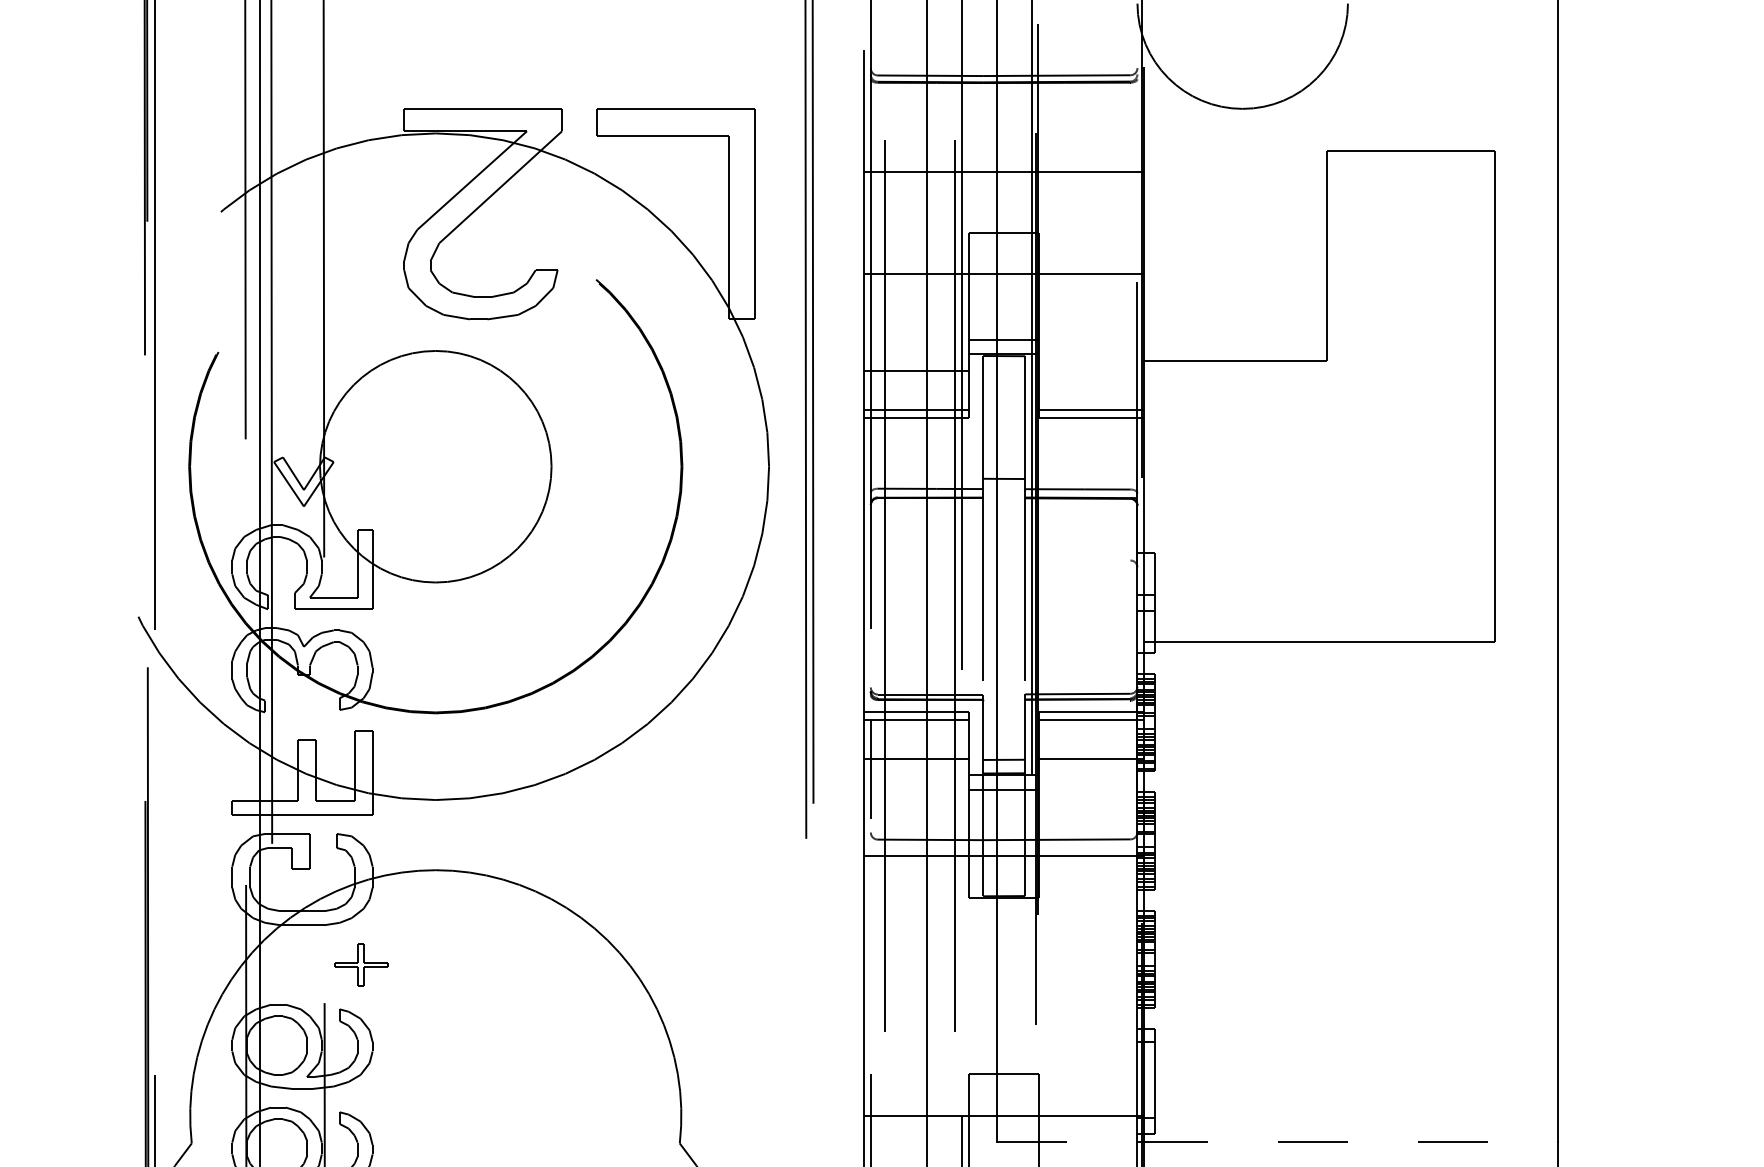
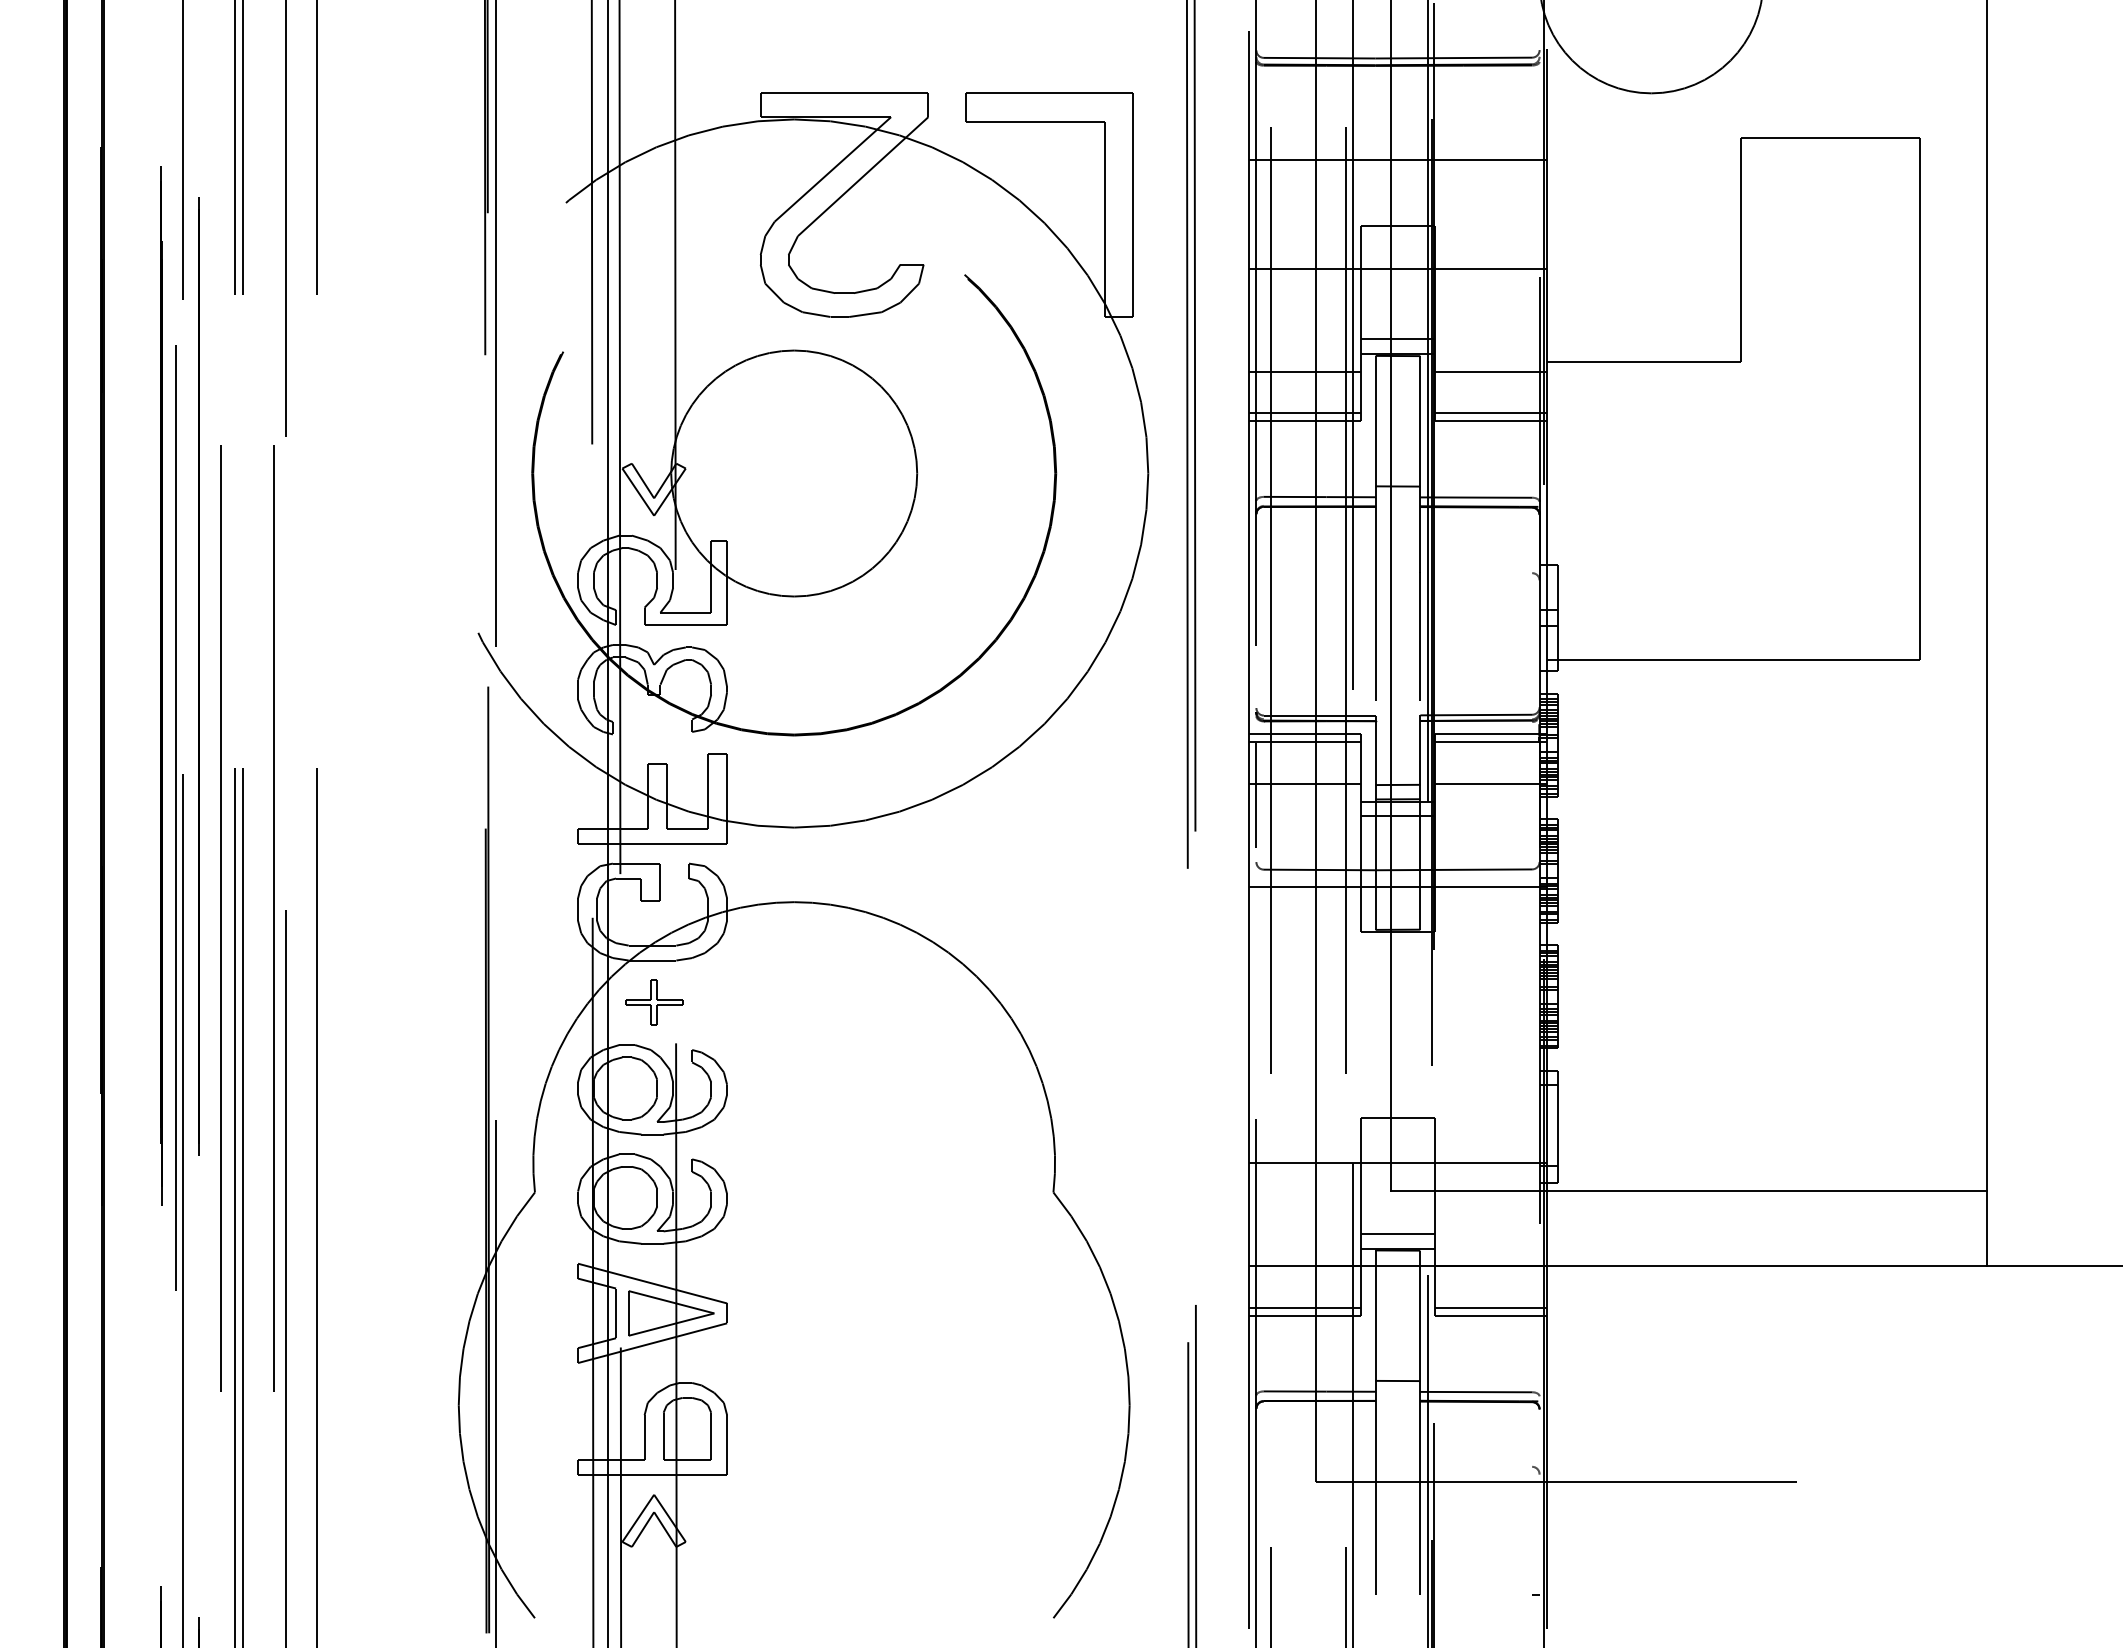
line: (1092, 370) -> (1491, 371), added
part: (361, 964) -> (654, 1002), moved
line: (1278, 1142) -> (1689, 1191), dashed -> solid

